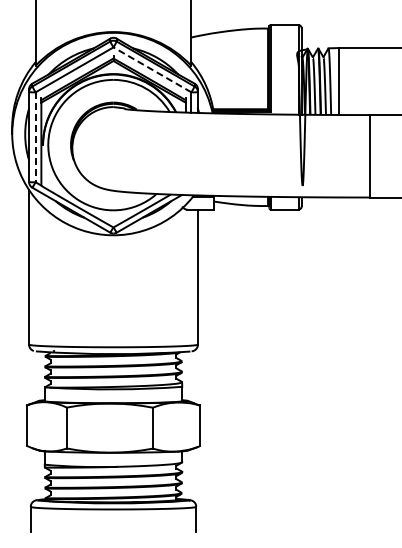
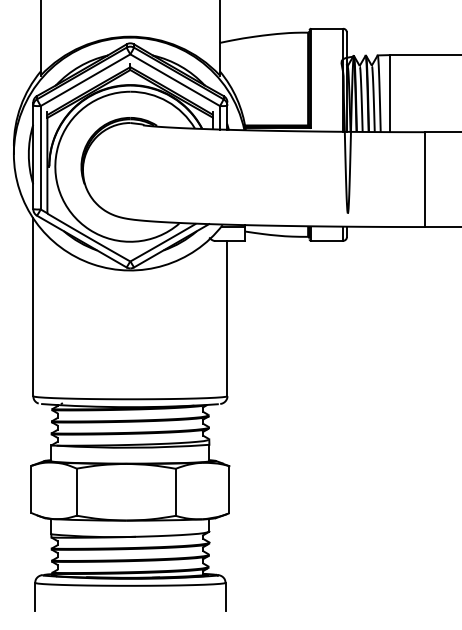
line: (152, 69) -> (175, 79), dashed -> solid
line: (35, 137) -> (40, 157), dashed -> solid

